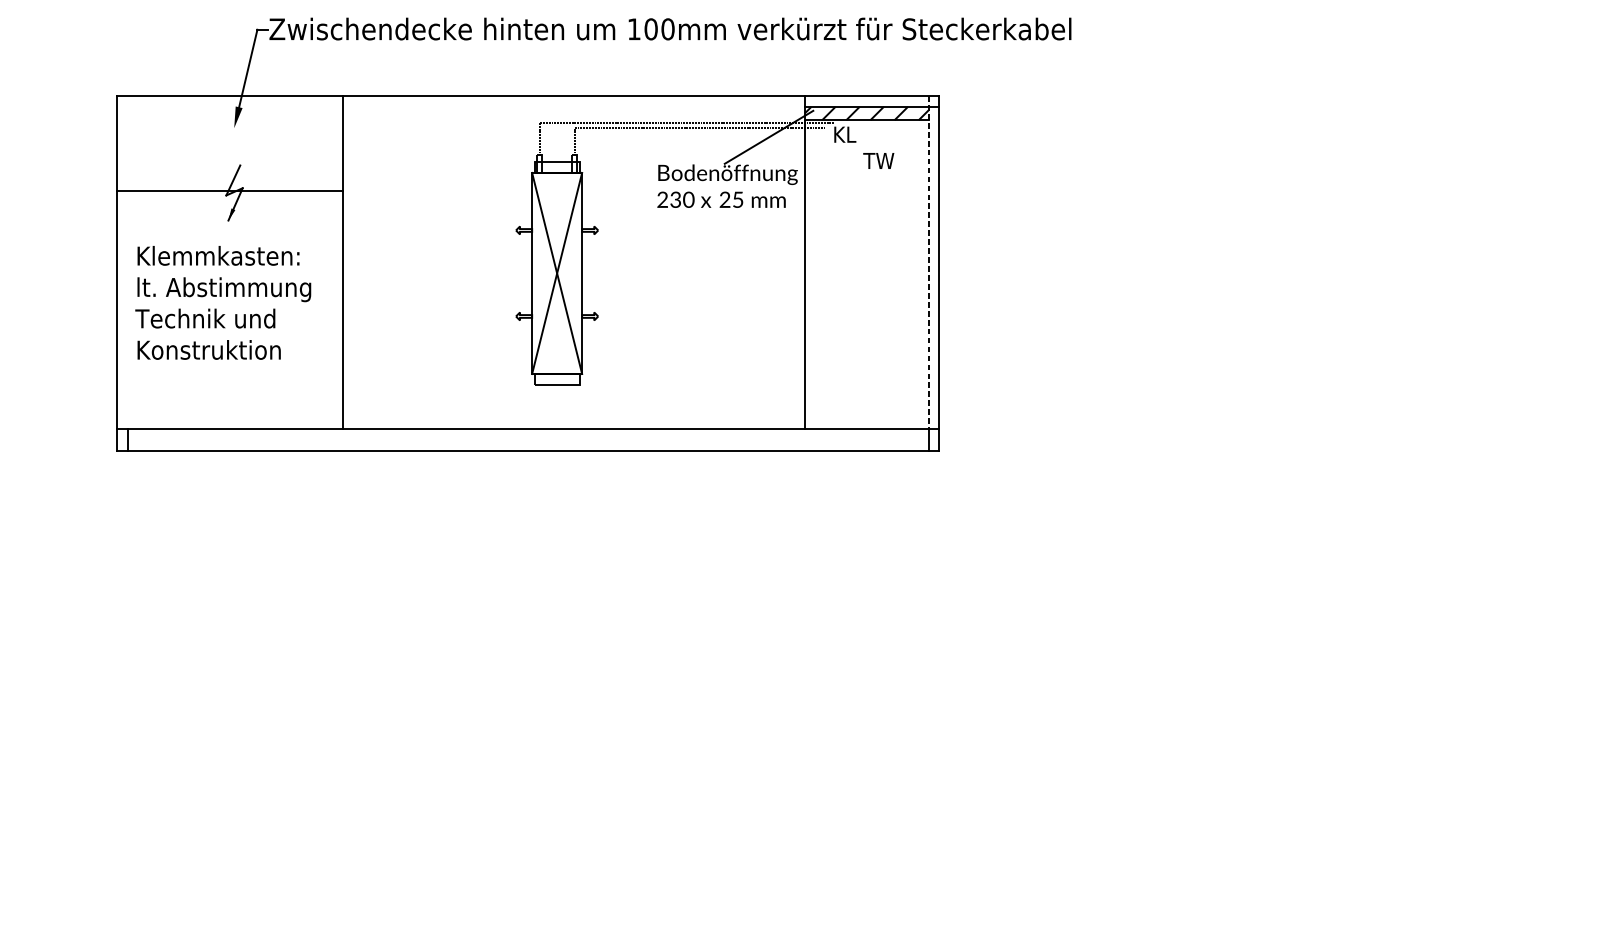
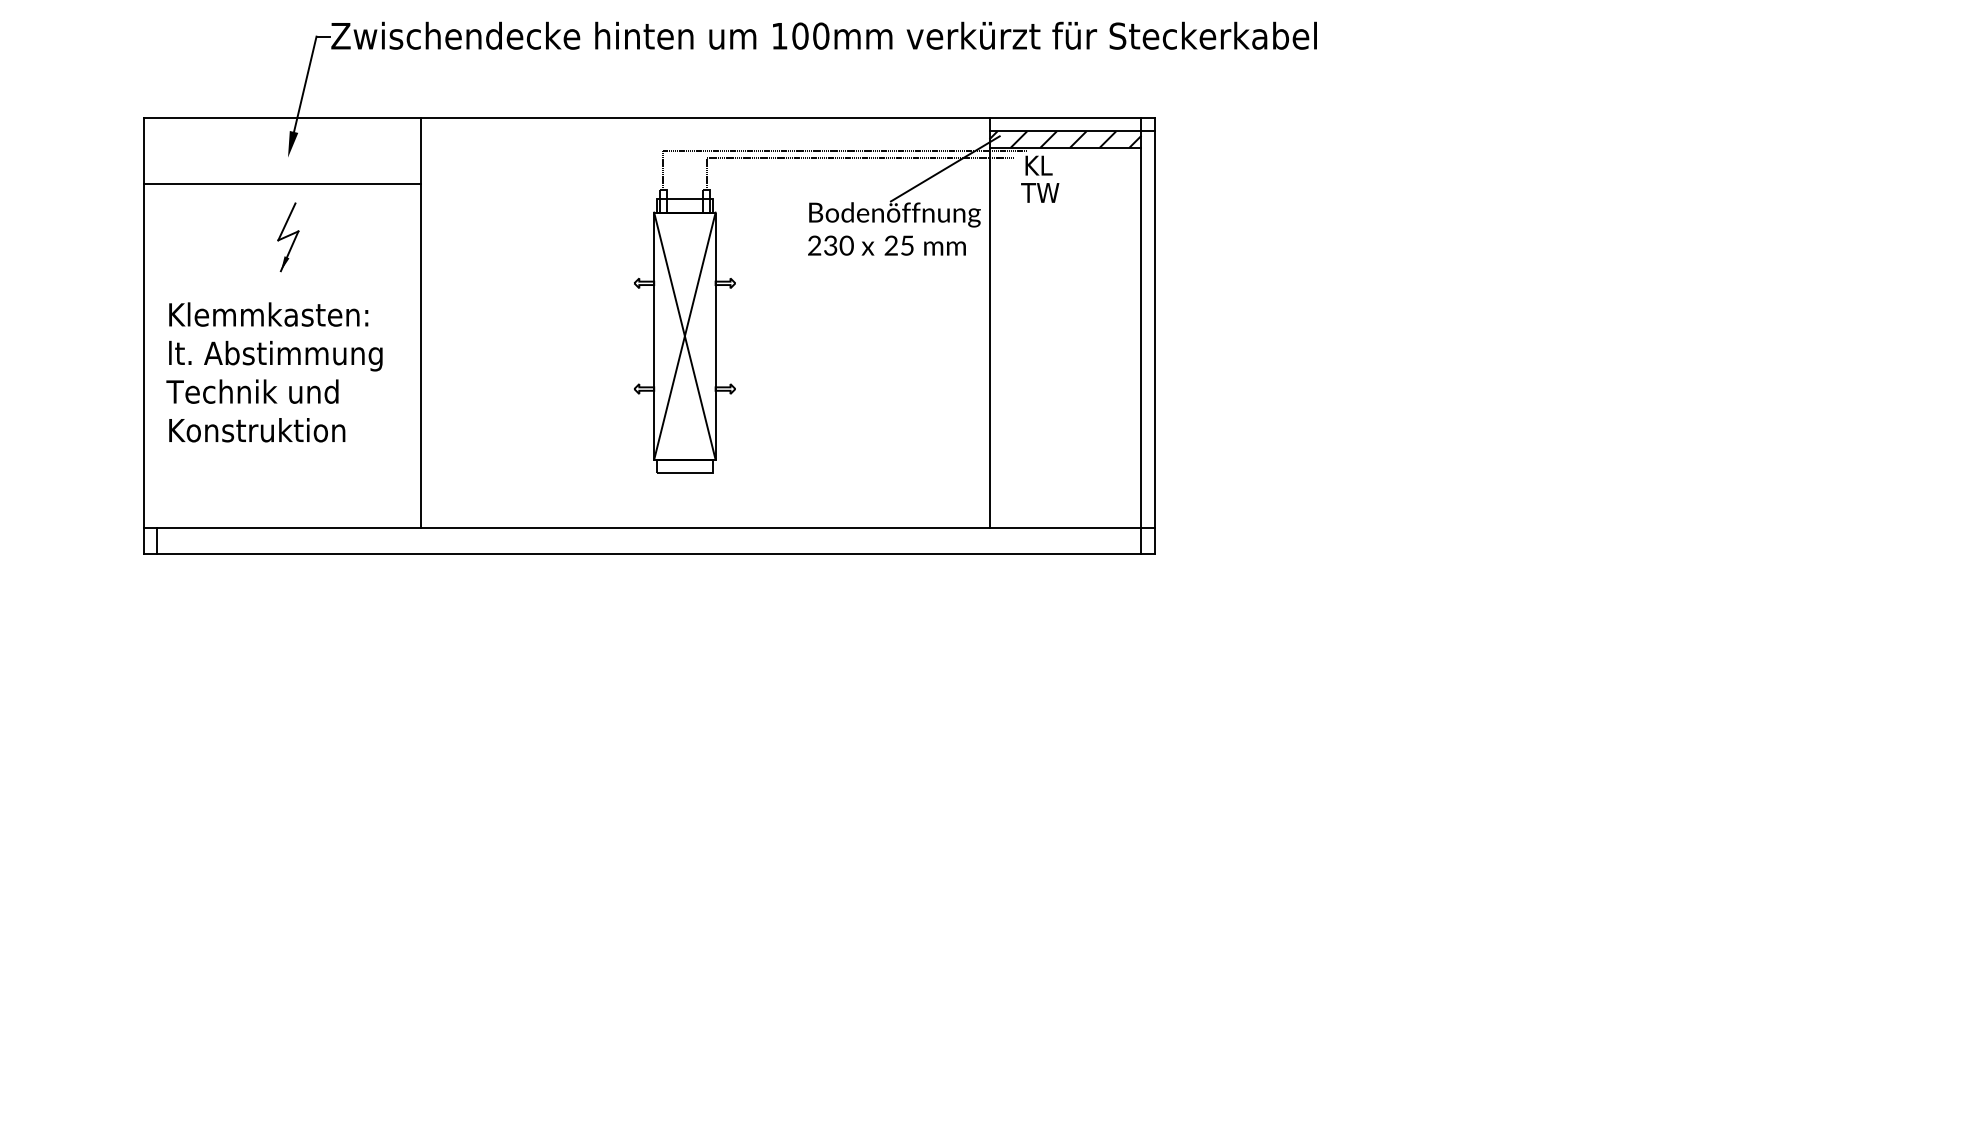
text: (879, 160) -> (1040, 192), moved
line: (229, 191) -> (282, 184), moved
line: (928, 263) -> (1141, 323), dashed -> solid

